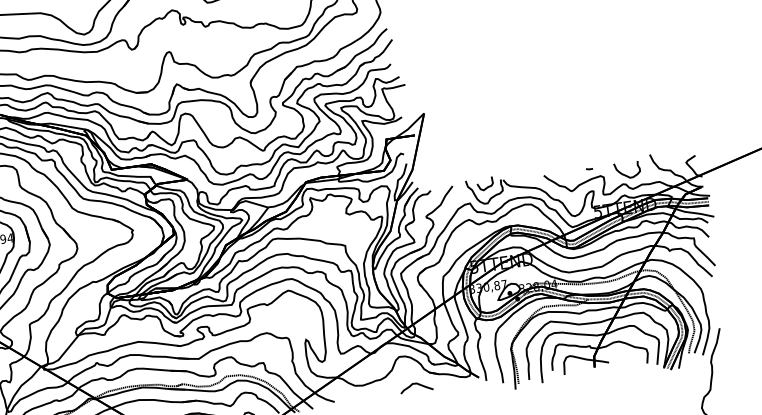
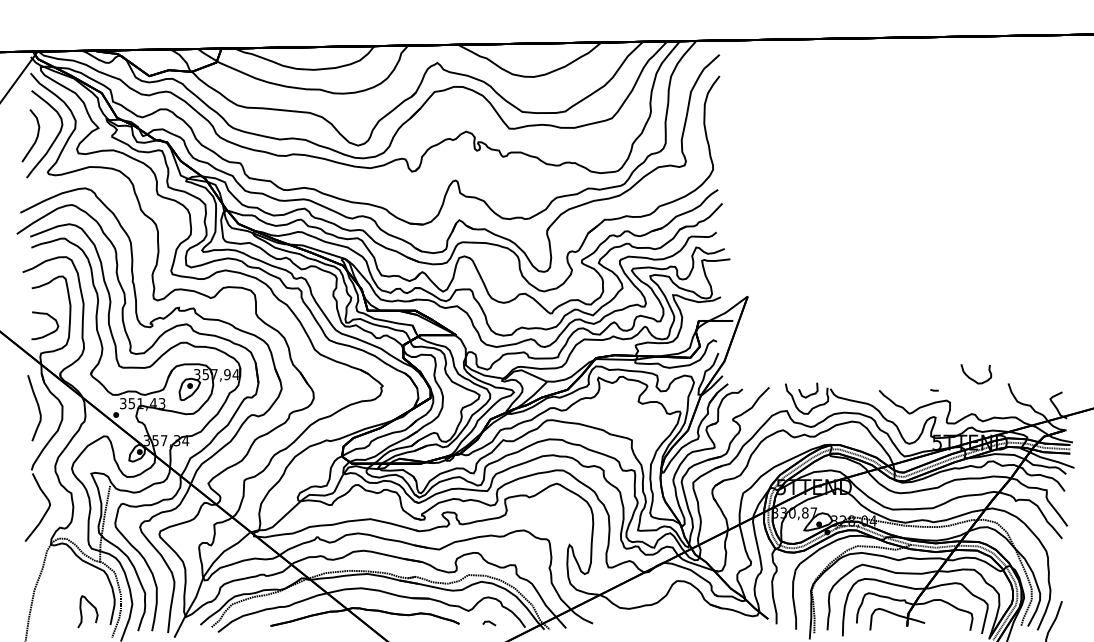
curve: (626, 174) -> (974, 379), moved
curve: (417, 385) -> (694, 617), removed

